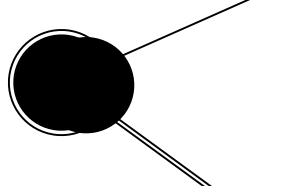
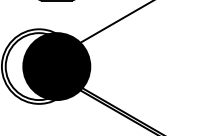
fill: (61, 82) -> (39, 66), removed

